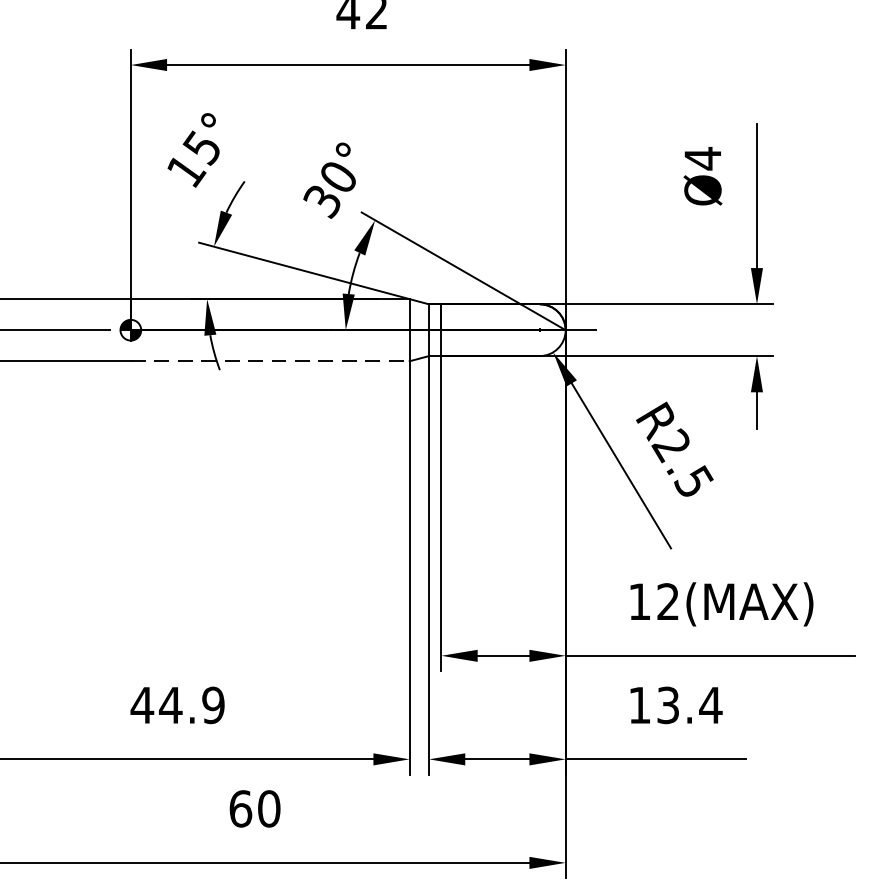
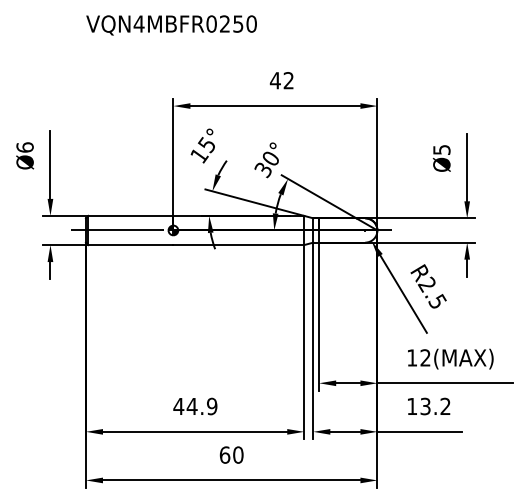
text: (702, 157) -> (441, 149), Ø4 -> Ø5
line: (271, 362) -> (239, 245), dashed -> solid
text: (710, 703) -> (445, 405), 13.4 -> 13.2

